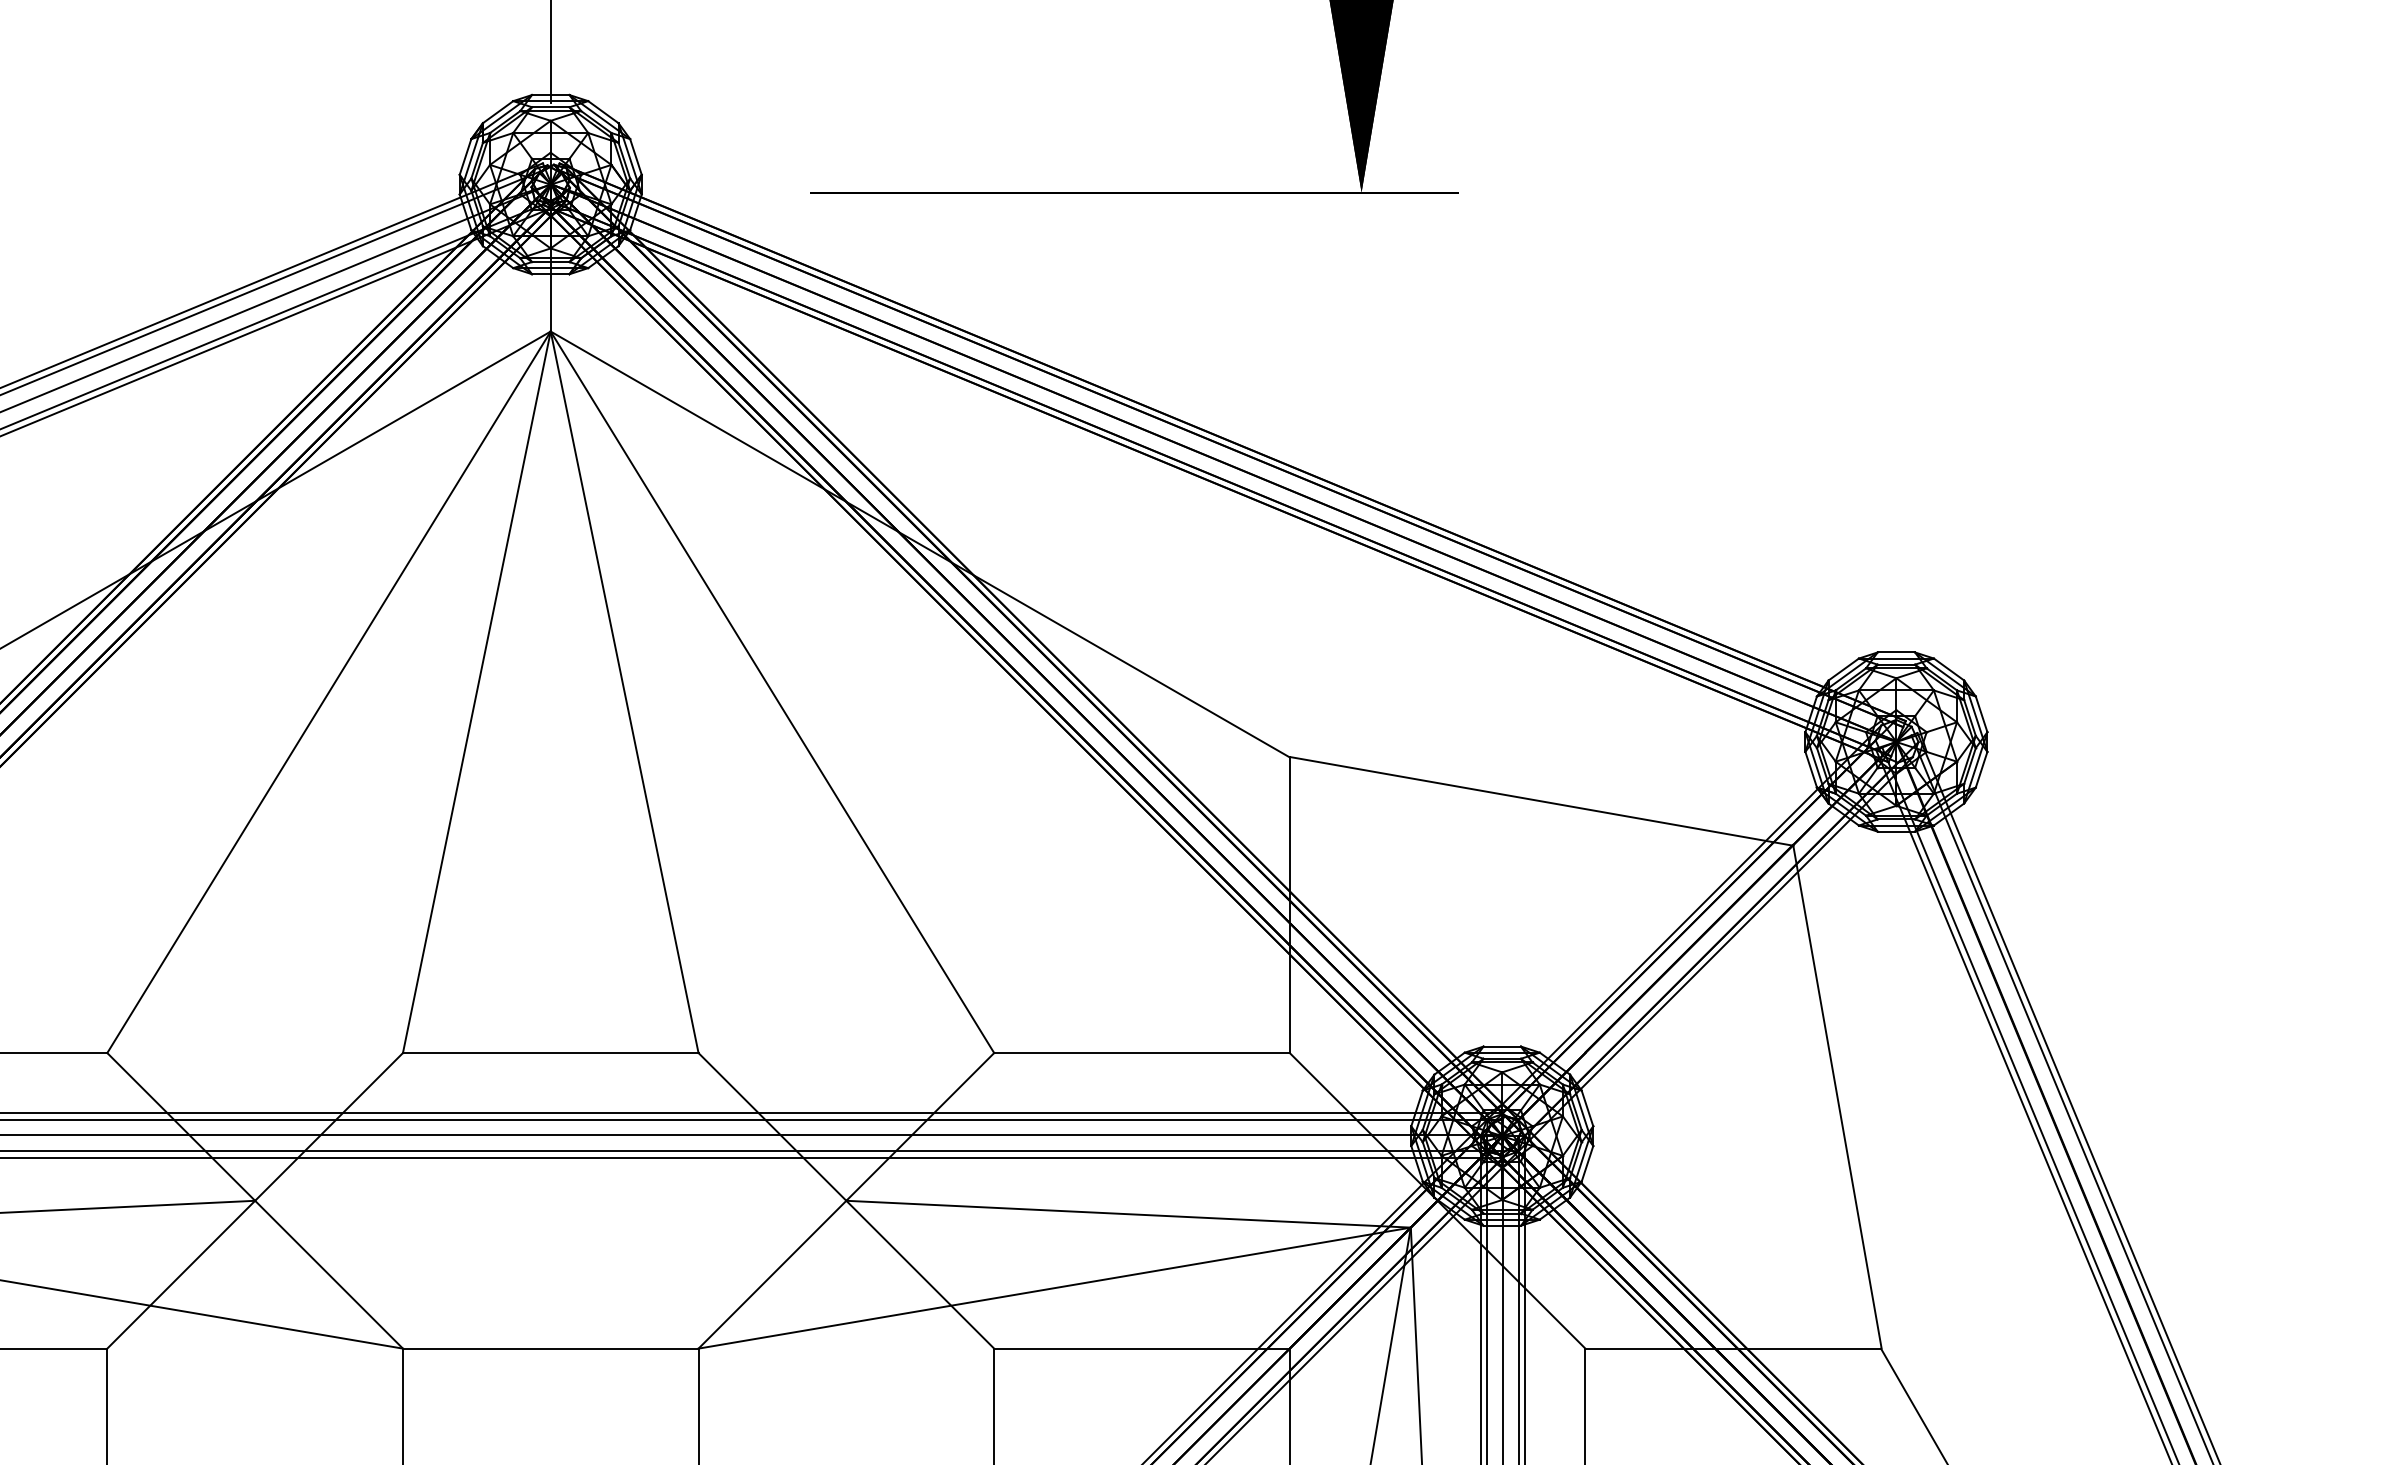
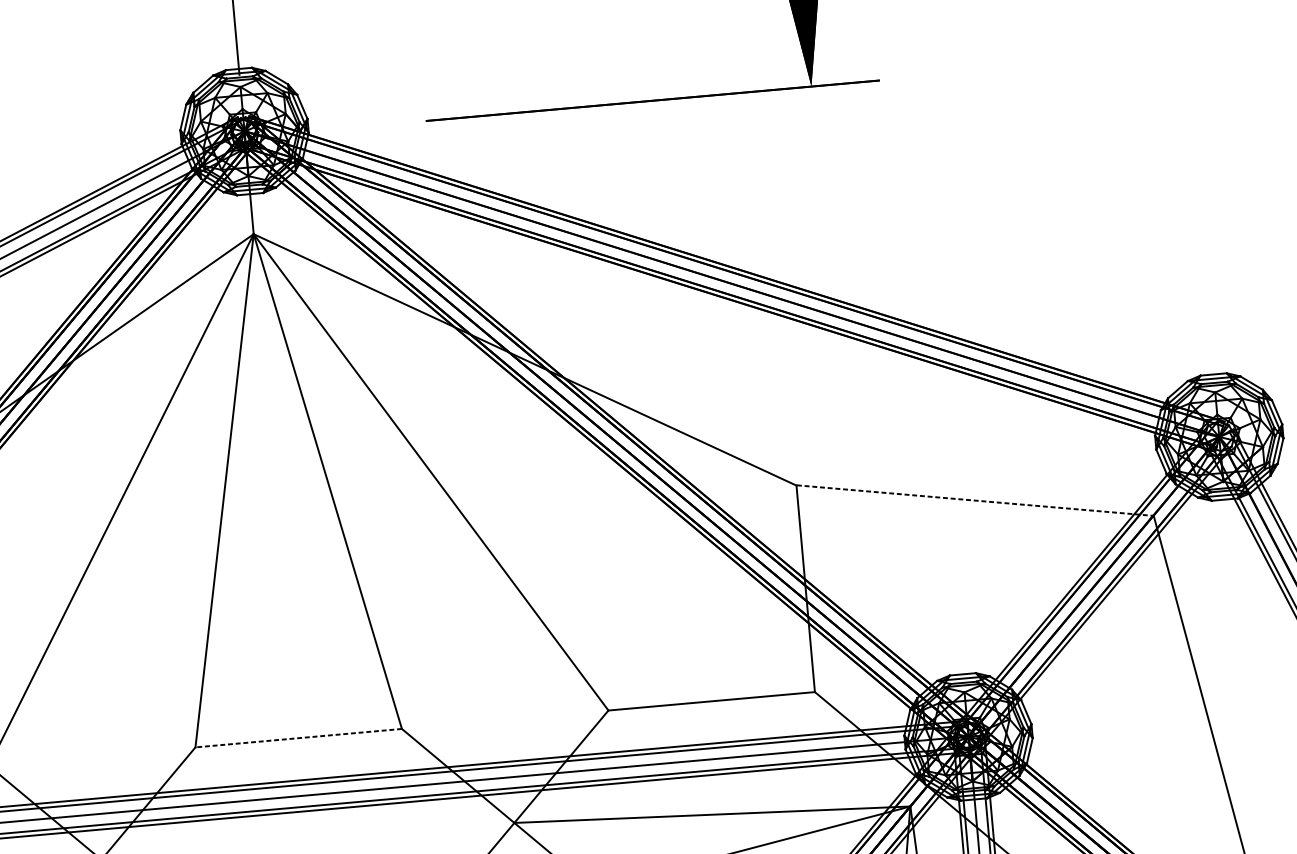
line: (1542, 801) -> (975, 500), solid -> dashed
line: (550, 1053) -> (298, 738), solid -> dashed

